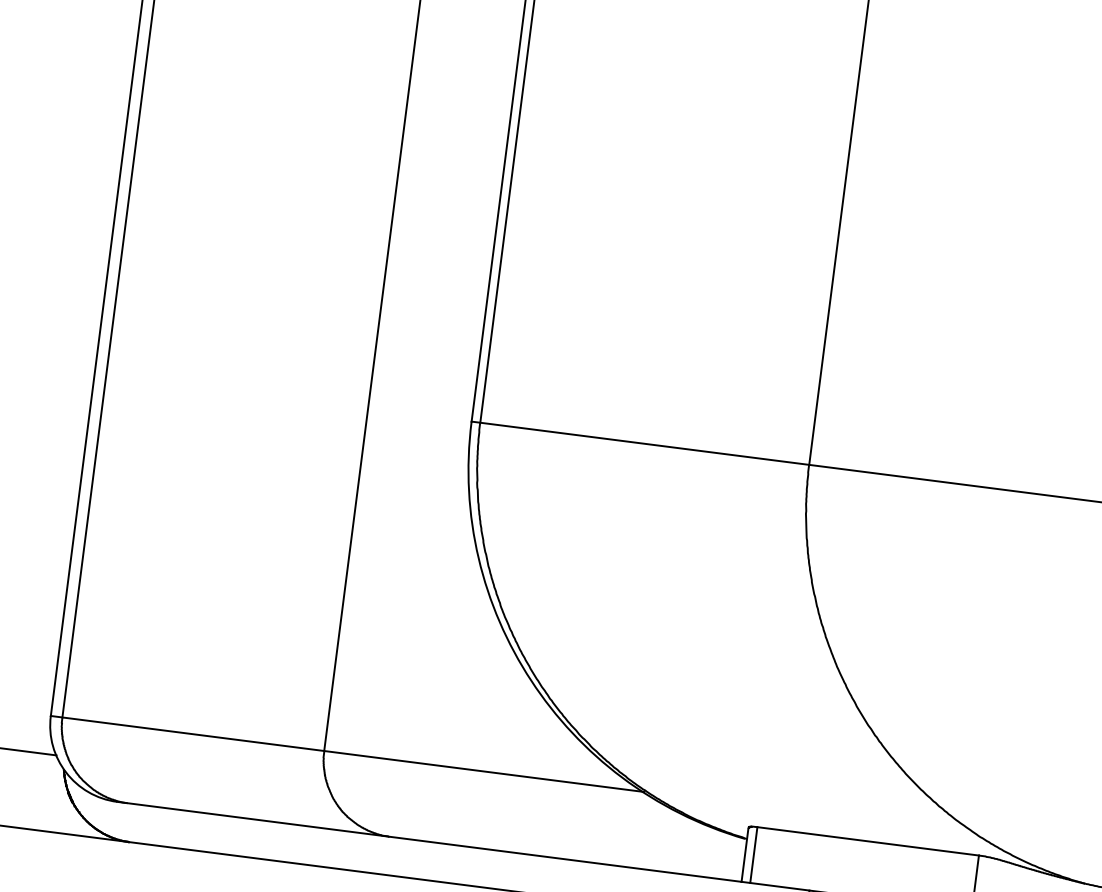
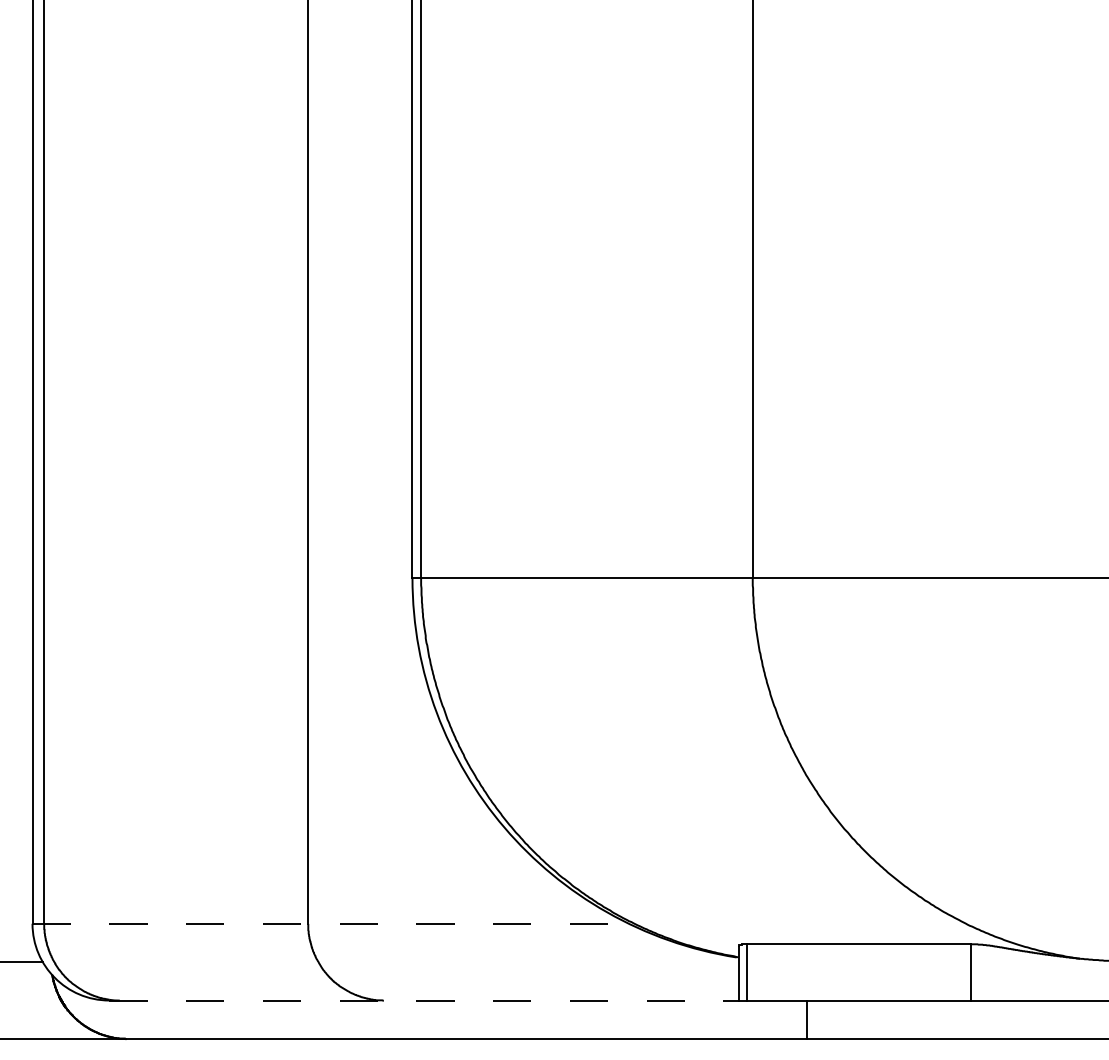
line: (348, 753) -> (332, 923), solid -> dashed
line: (429, 841) -> (424, 1000), solid -> dashed

